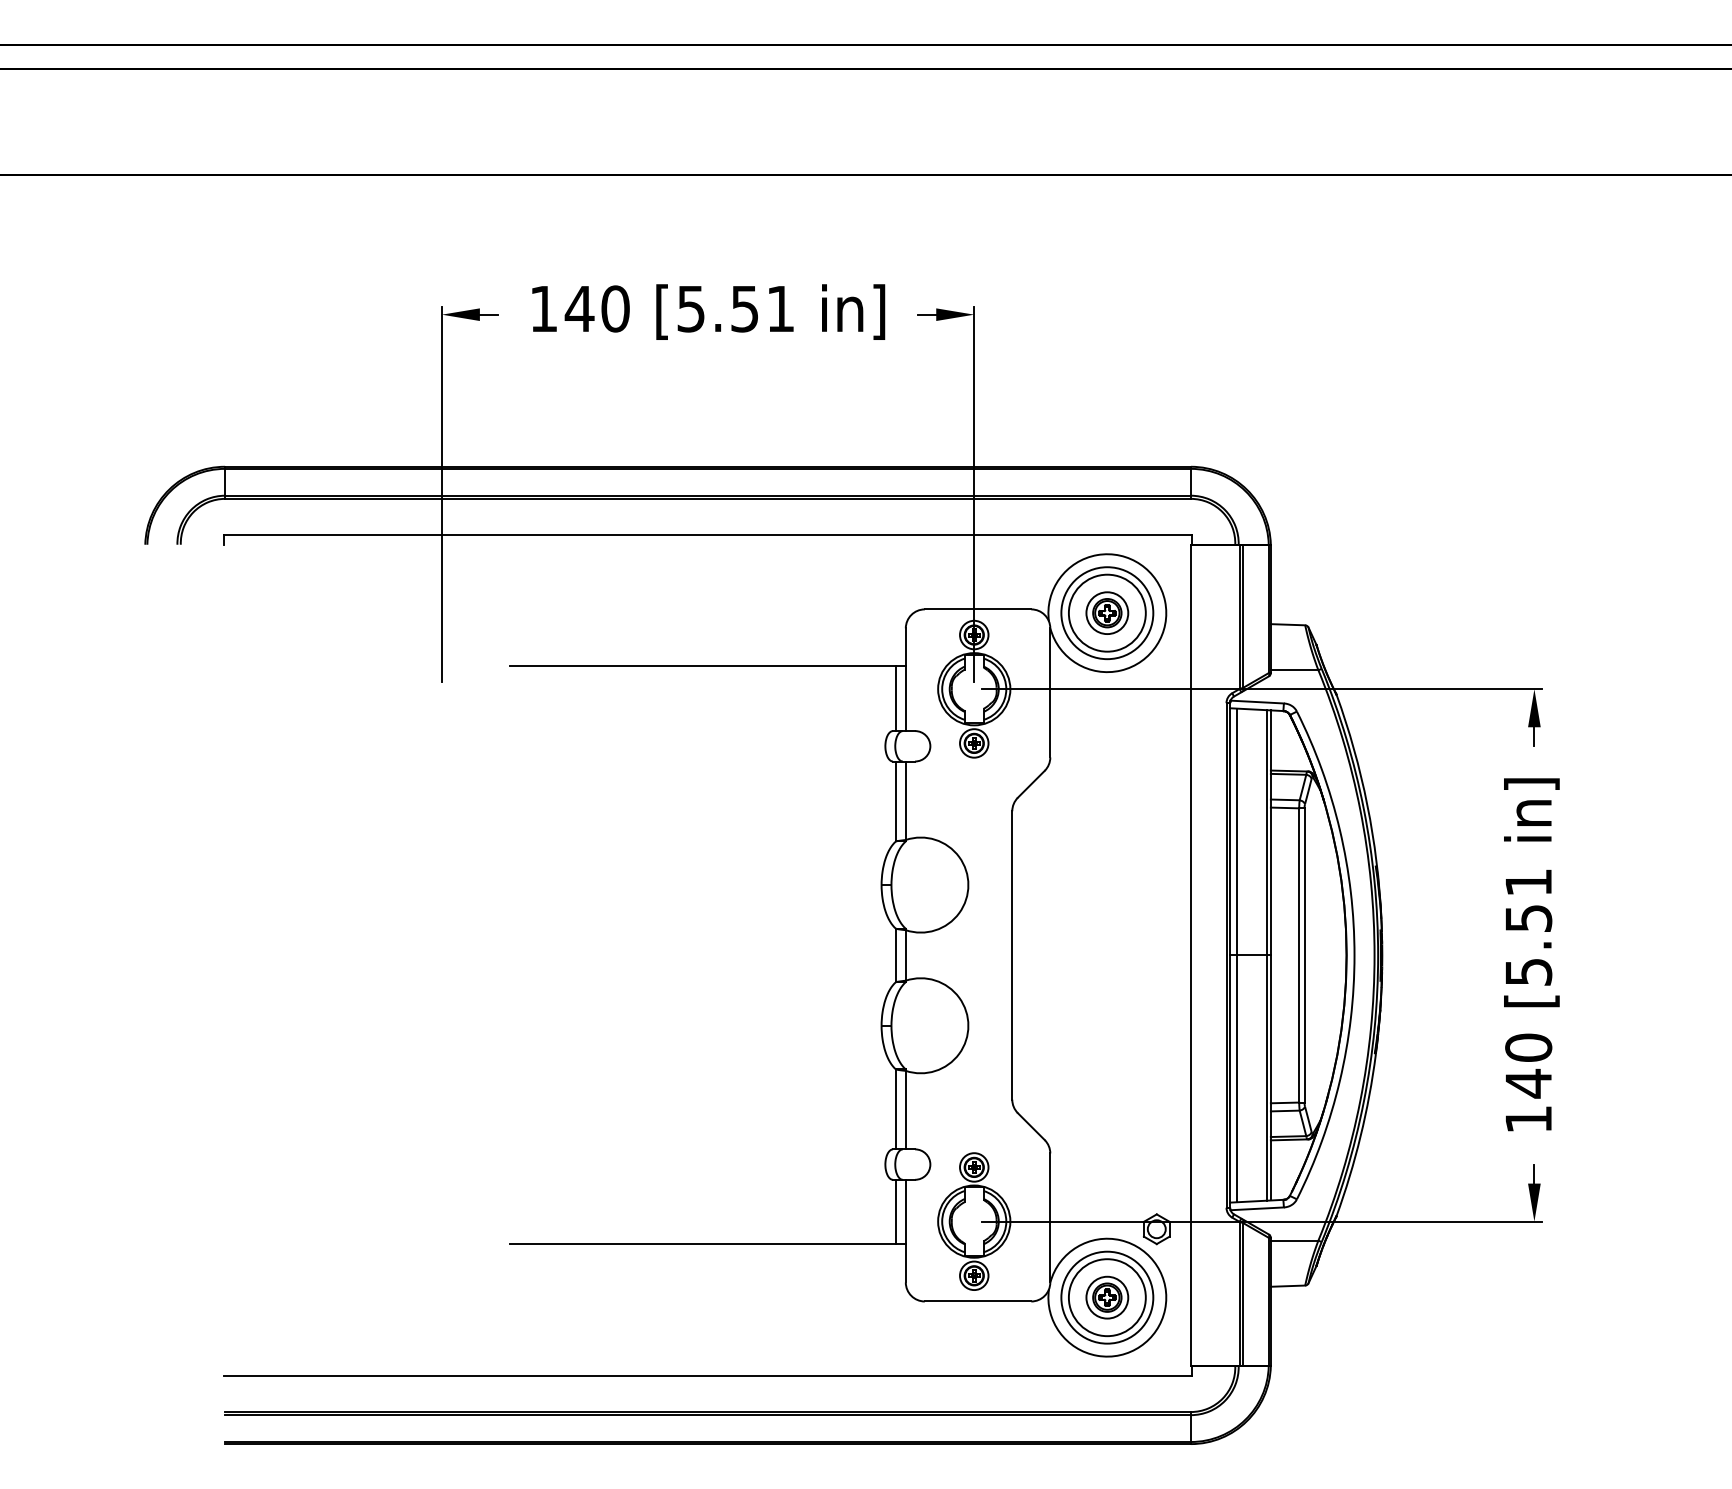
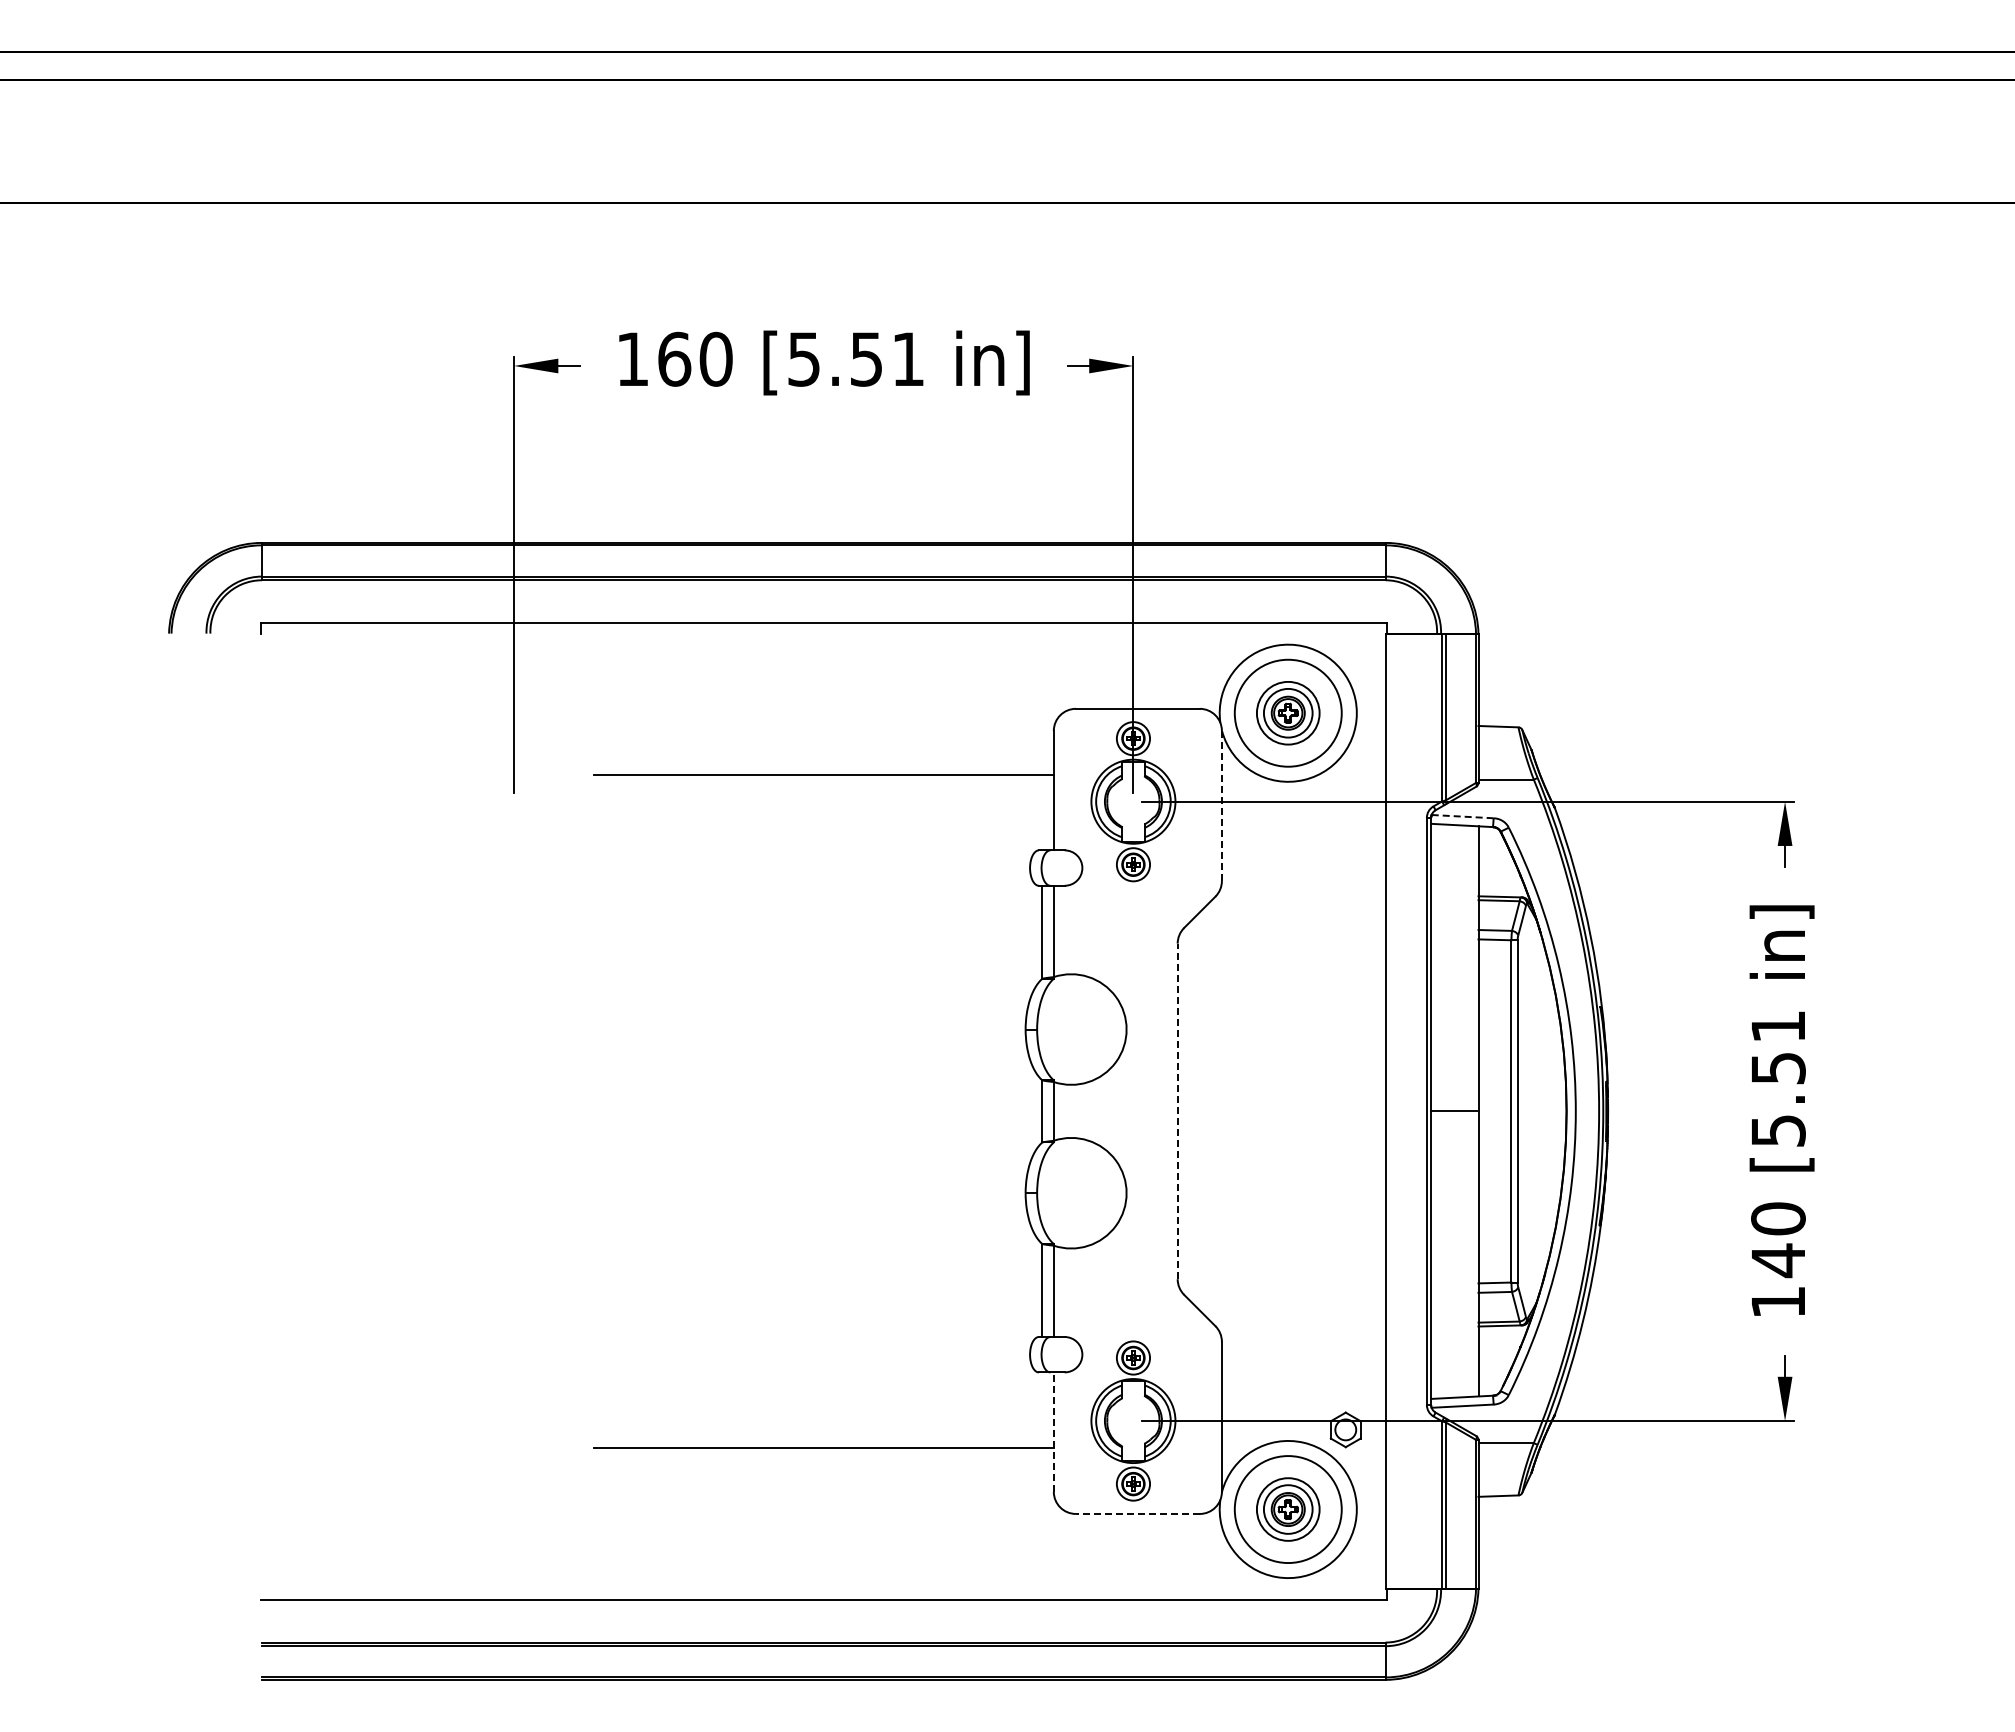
text: (579, 308) -> (674, 358), 140 -> 160
circle: (1107, 613) -> (1288, 713), size x0.7
line: (1049, 692) -> (1221, 805), solid -> dashed
line: (896, 698) -> (1042, 812), removed
line: (1257, 701) -> (1462, 816), solid -> dashed
line: (1012, 955) -> (1177, 1111), solid -> dashed
line: (1237, 955) -> (1439, 1111), removed
line: (1267, 955) -> (1474, 1111), removed
line: (896, 1211) -> (1042, 1409), removed
line: (905, 1231) -> (1053, 1432), solid -> dashed
circle: (1107, 1297) -> (1288, 1509), size x0.7
line: (977, 1301) -> (1137, 1513), solid -> dashed

